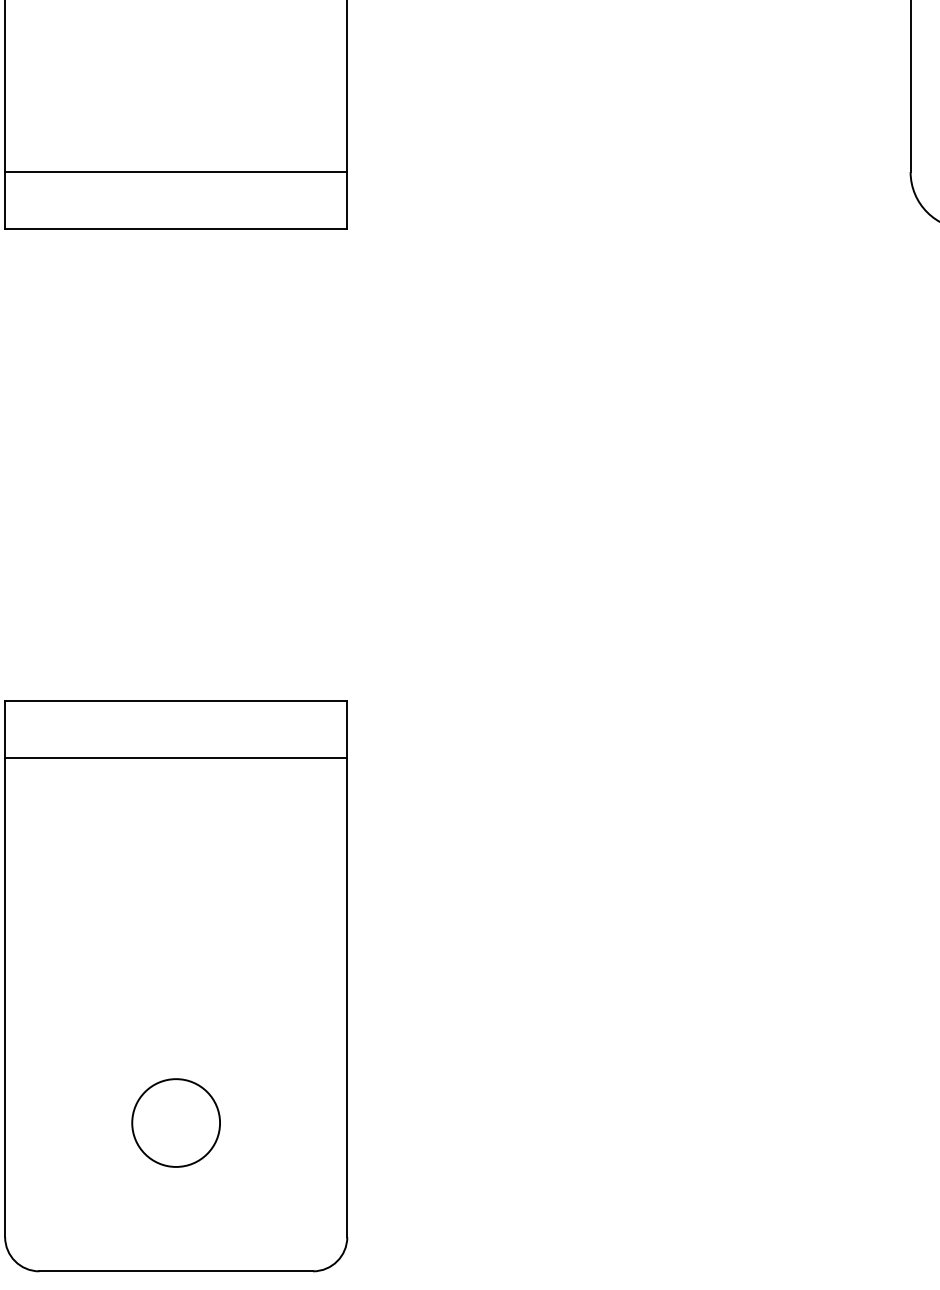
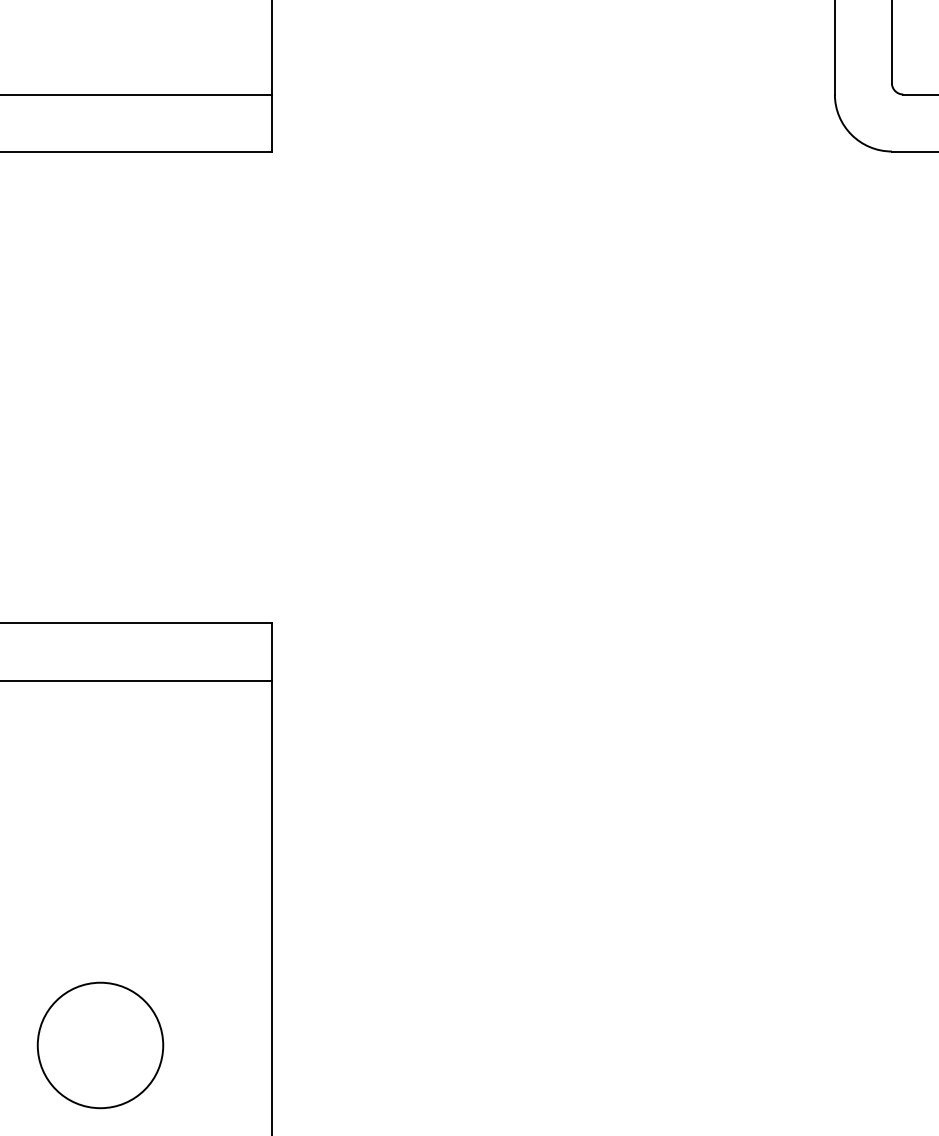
circle: (175, 1122) -> (99, 1044), size x1.43

